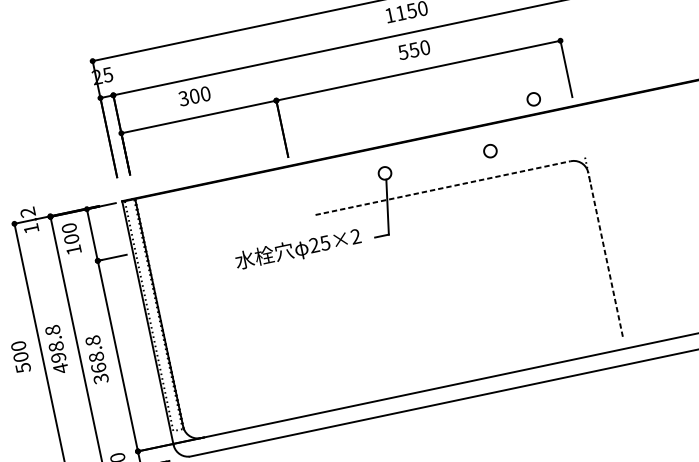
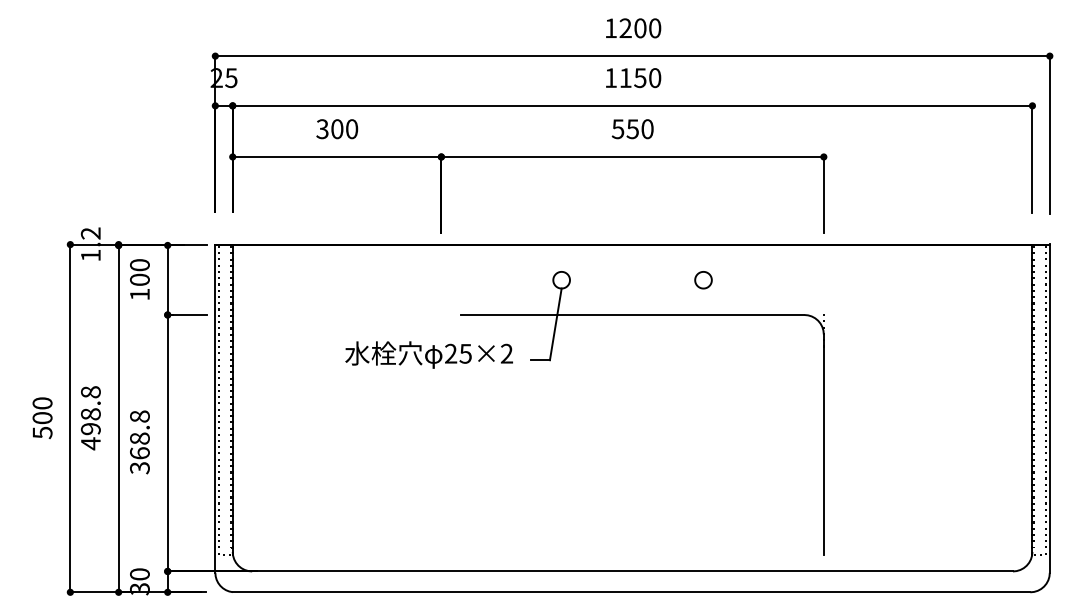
part: (533, 99) -> (773, 225), removed
line: (443, 187) -> (632, 314), dashed -> solid
line: (605, 254) -> (823, 444), dashed -> solid

